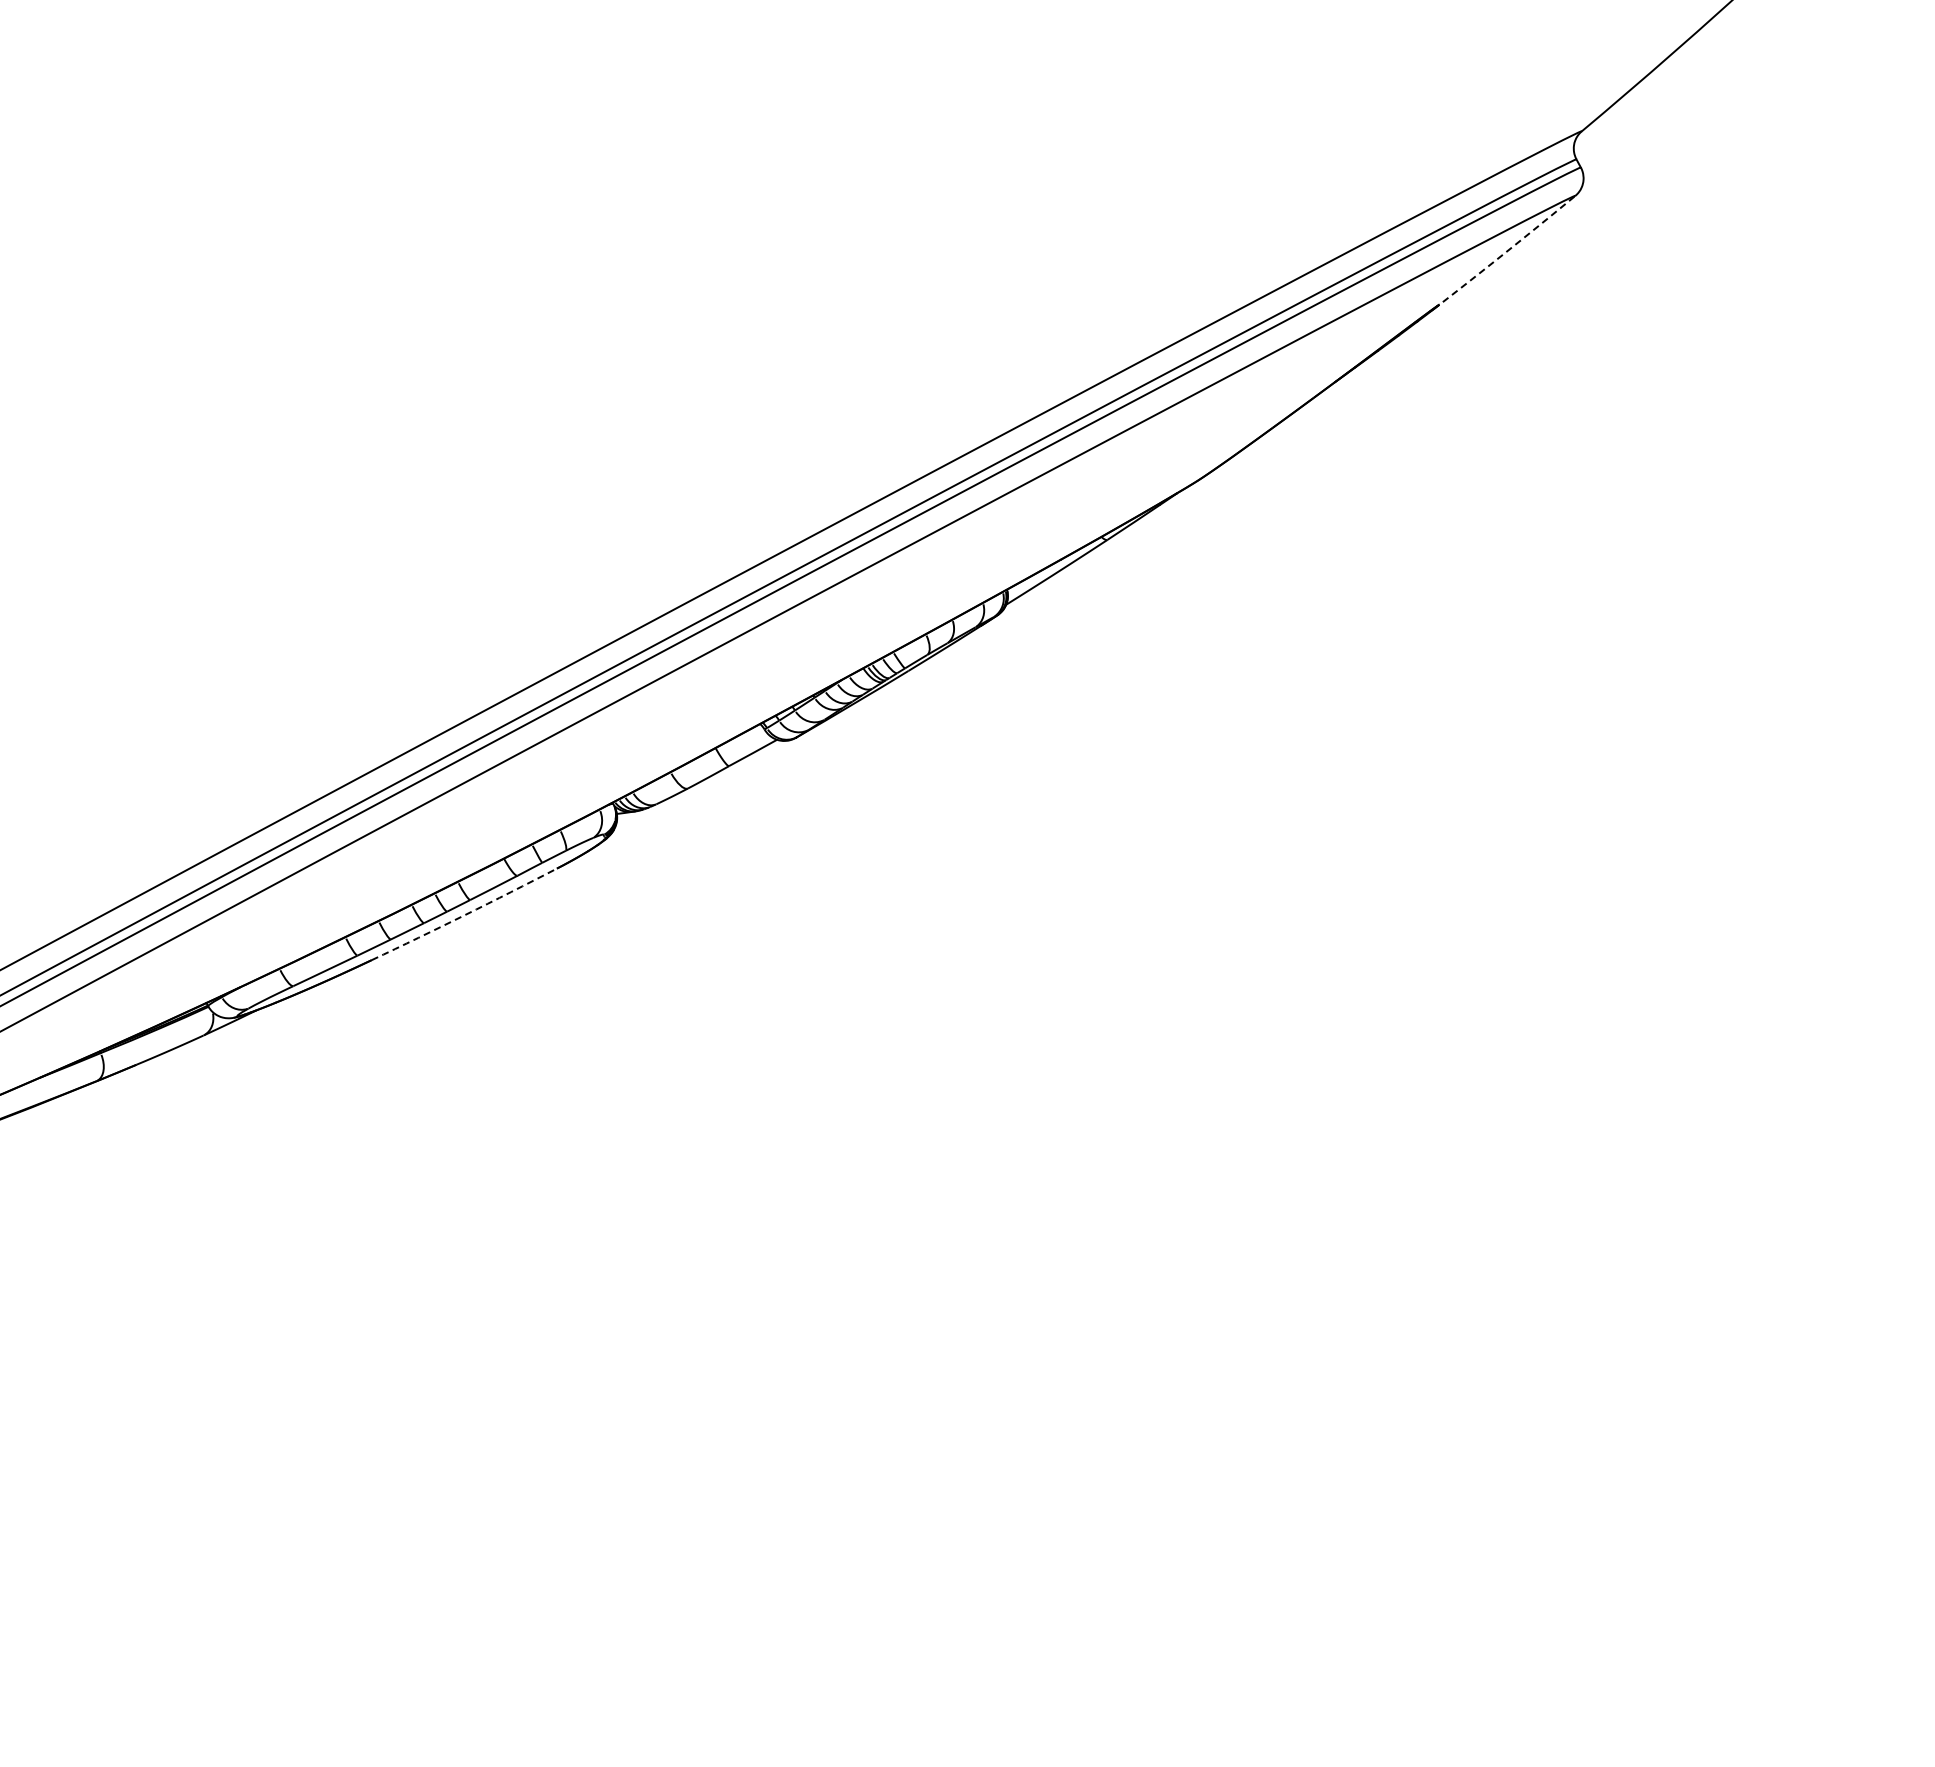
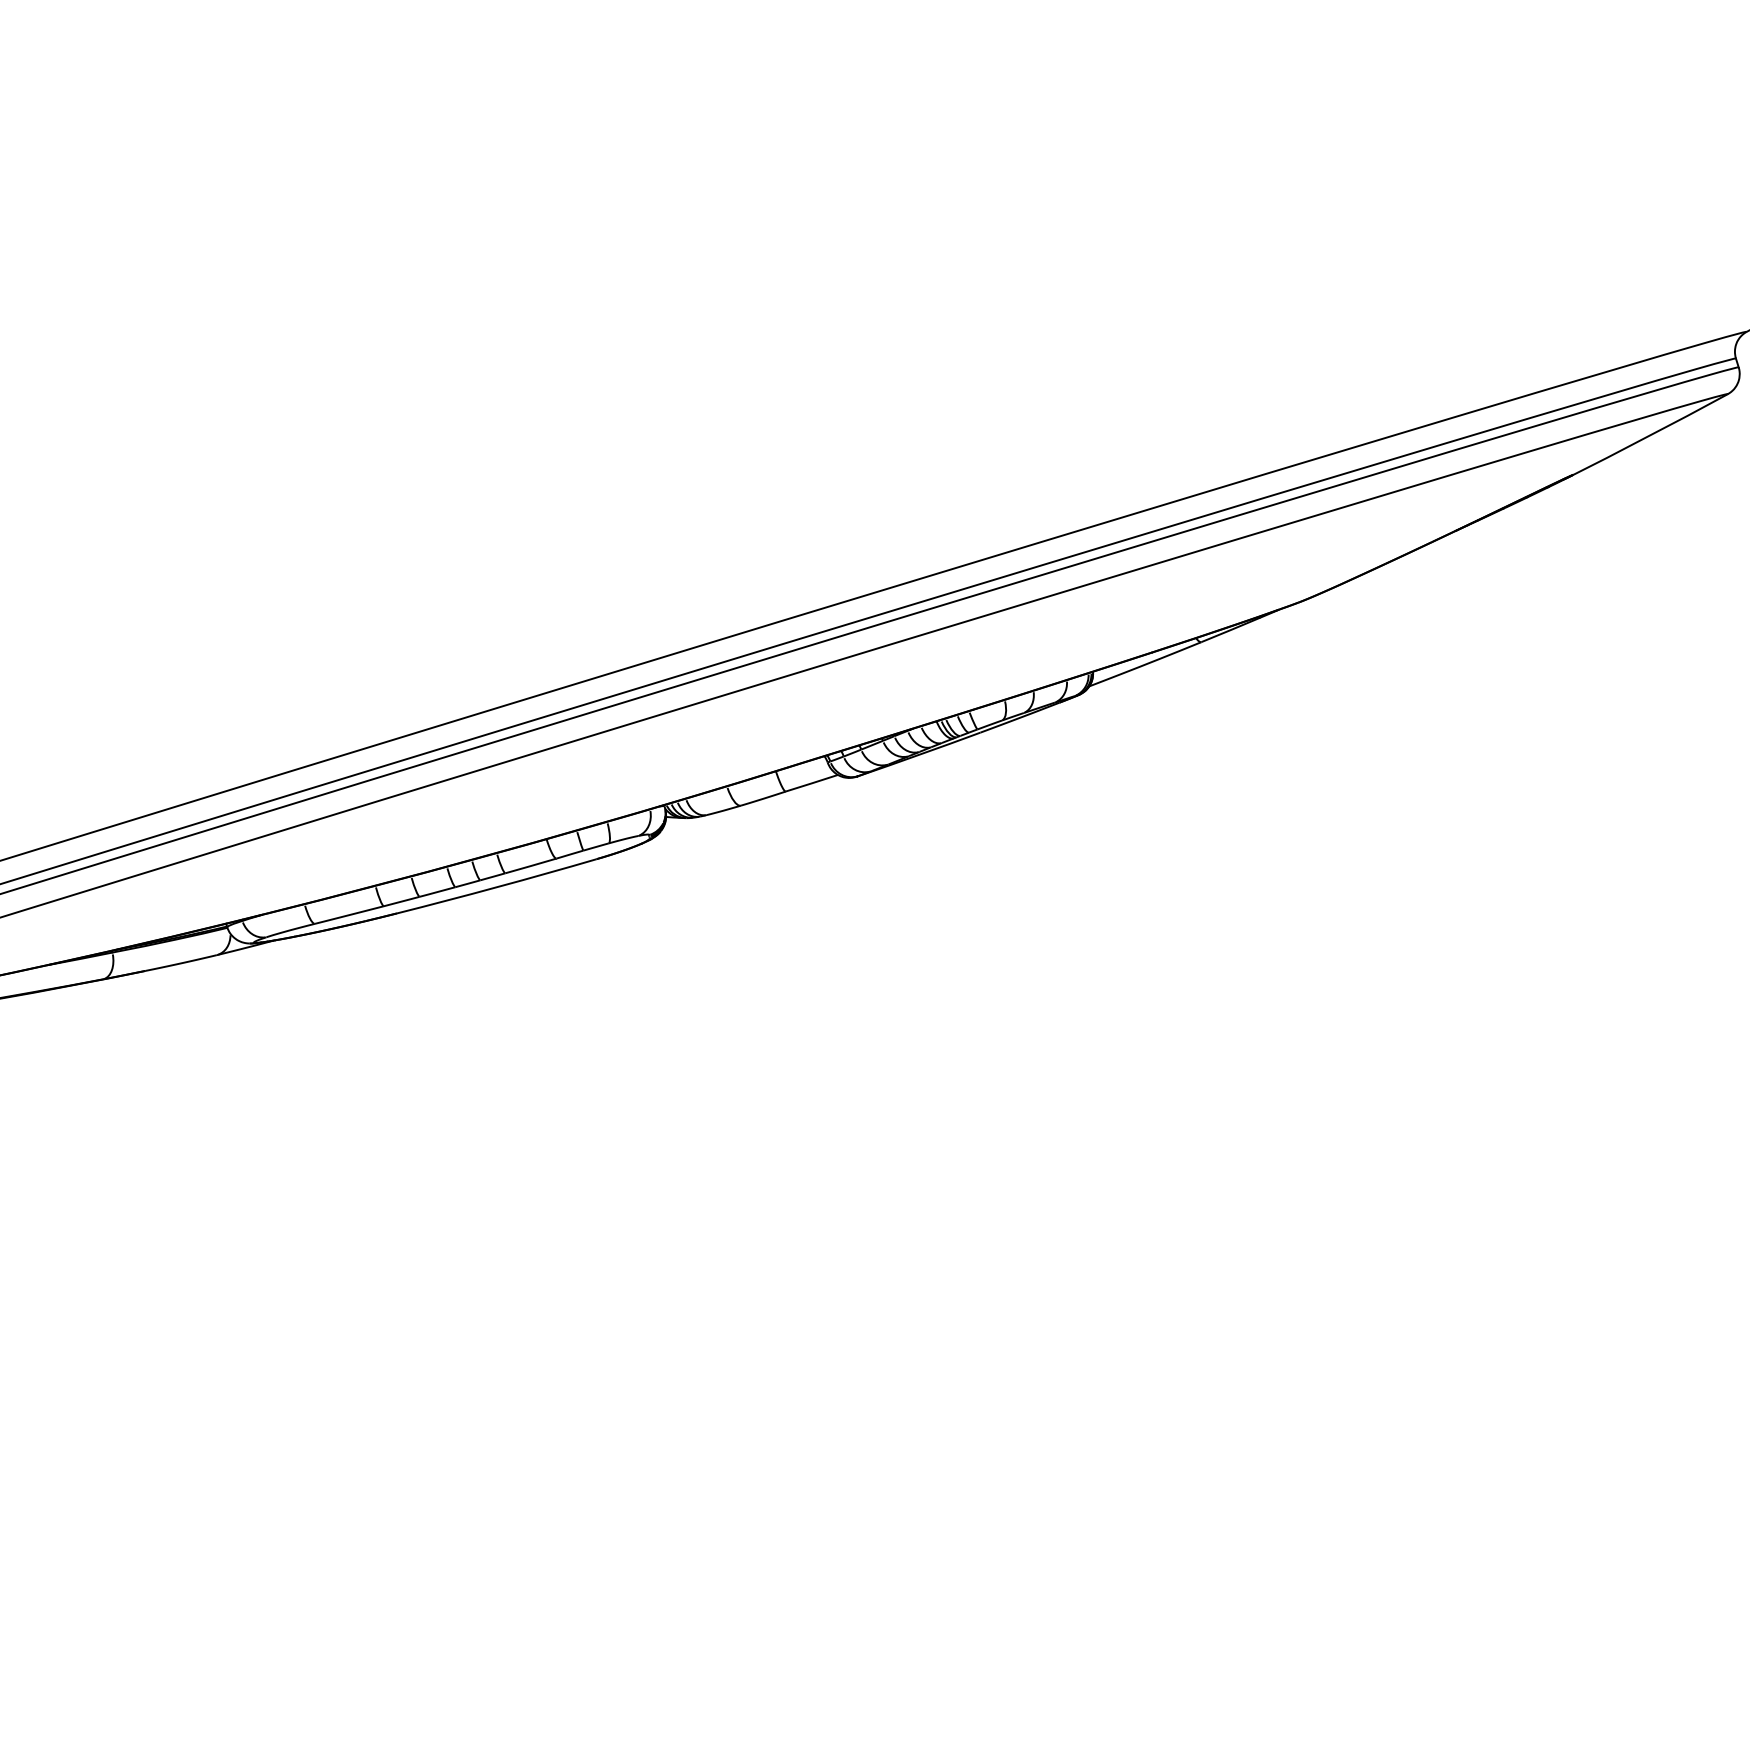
arc: (1504, 253) -> (1647, 437), dashed -> solid
arc: (464, 915) -> (496, 887), dashed -> solid

